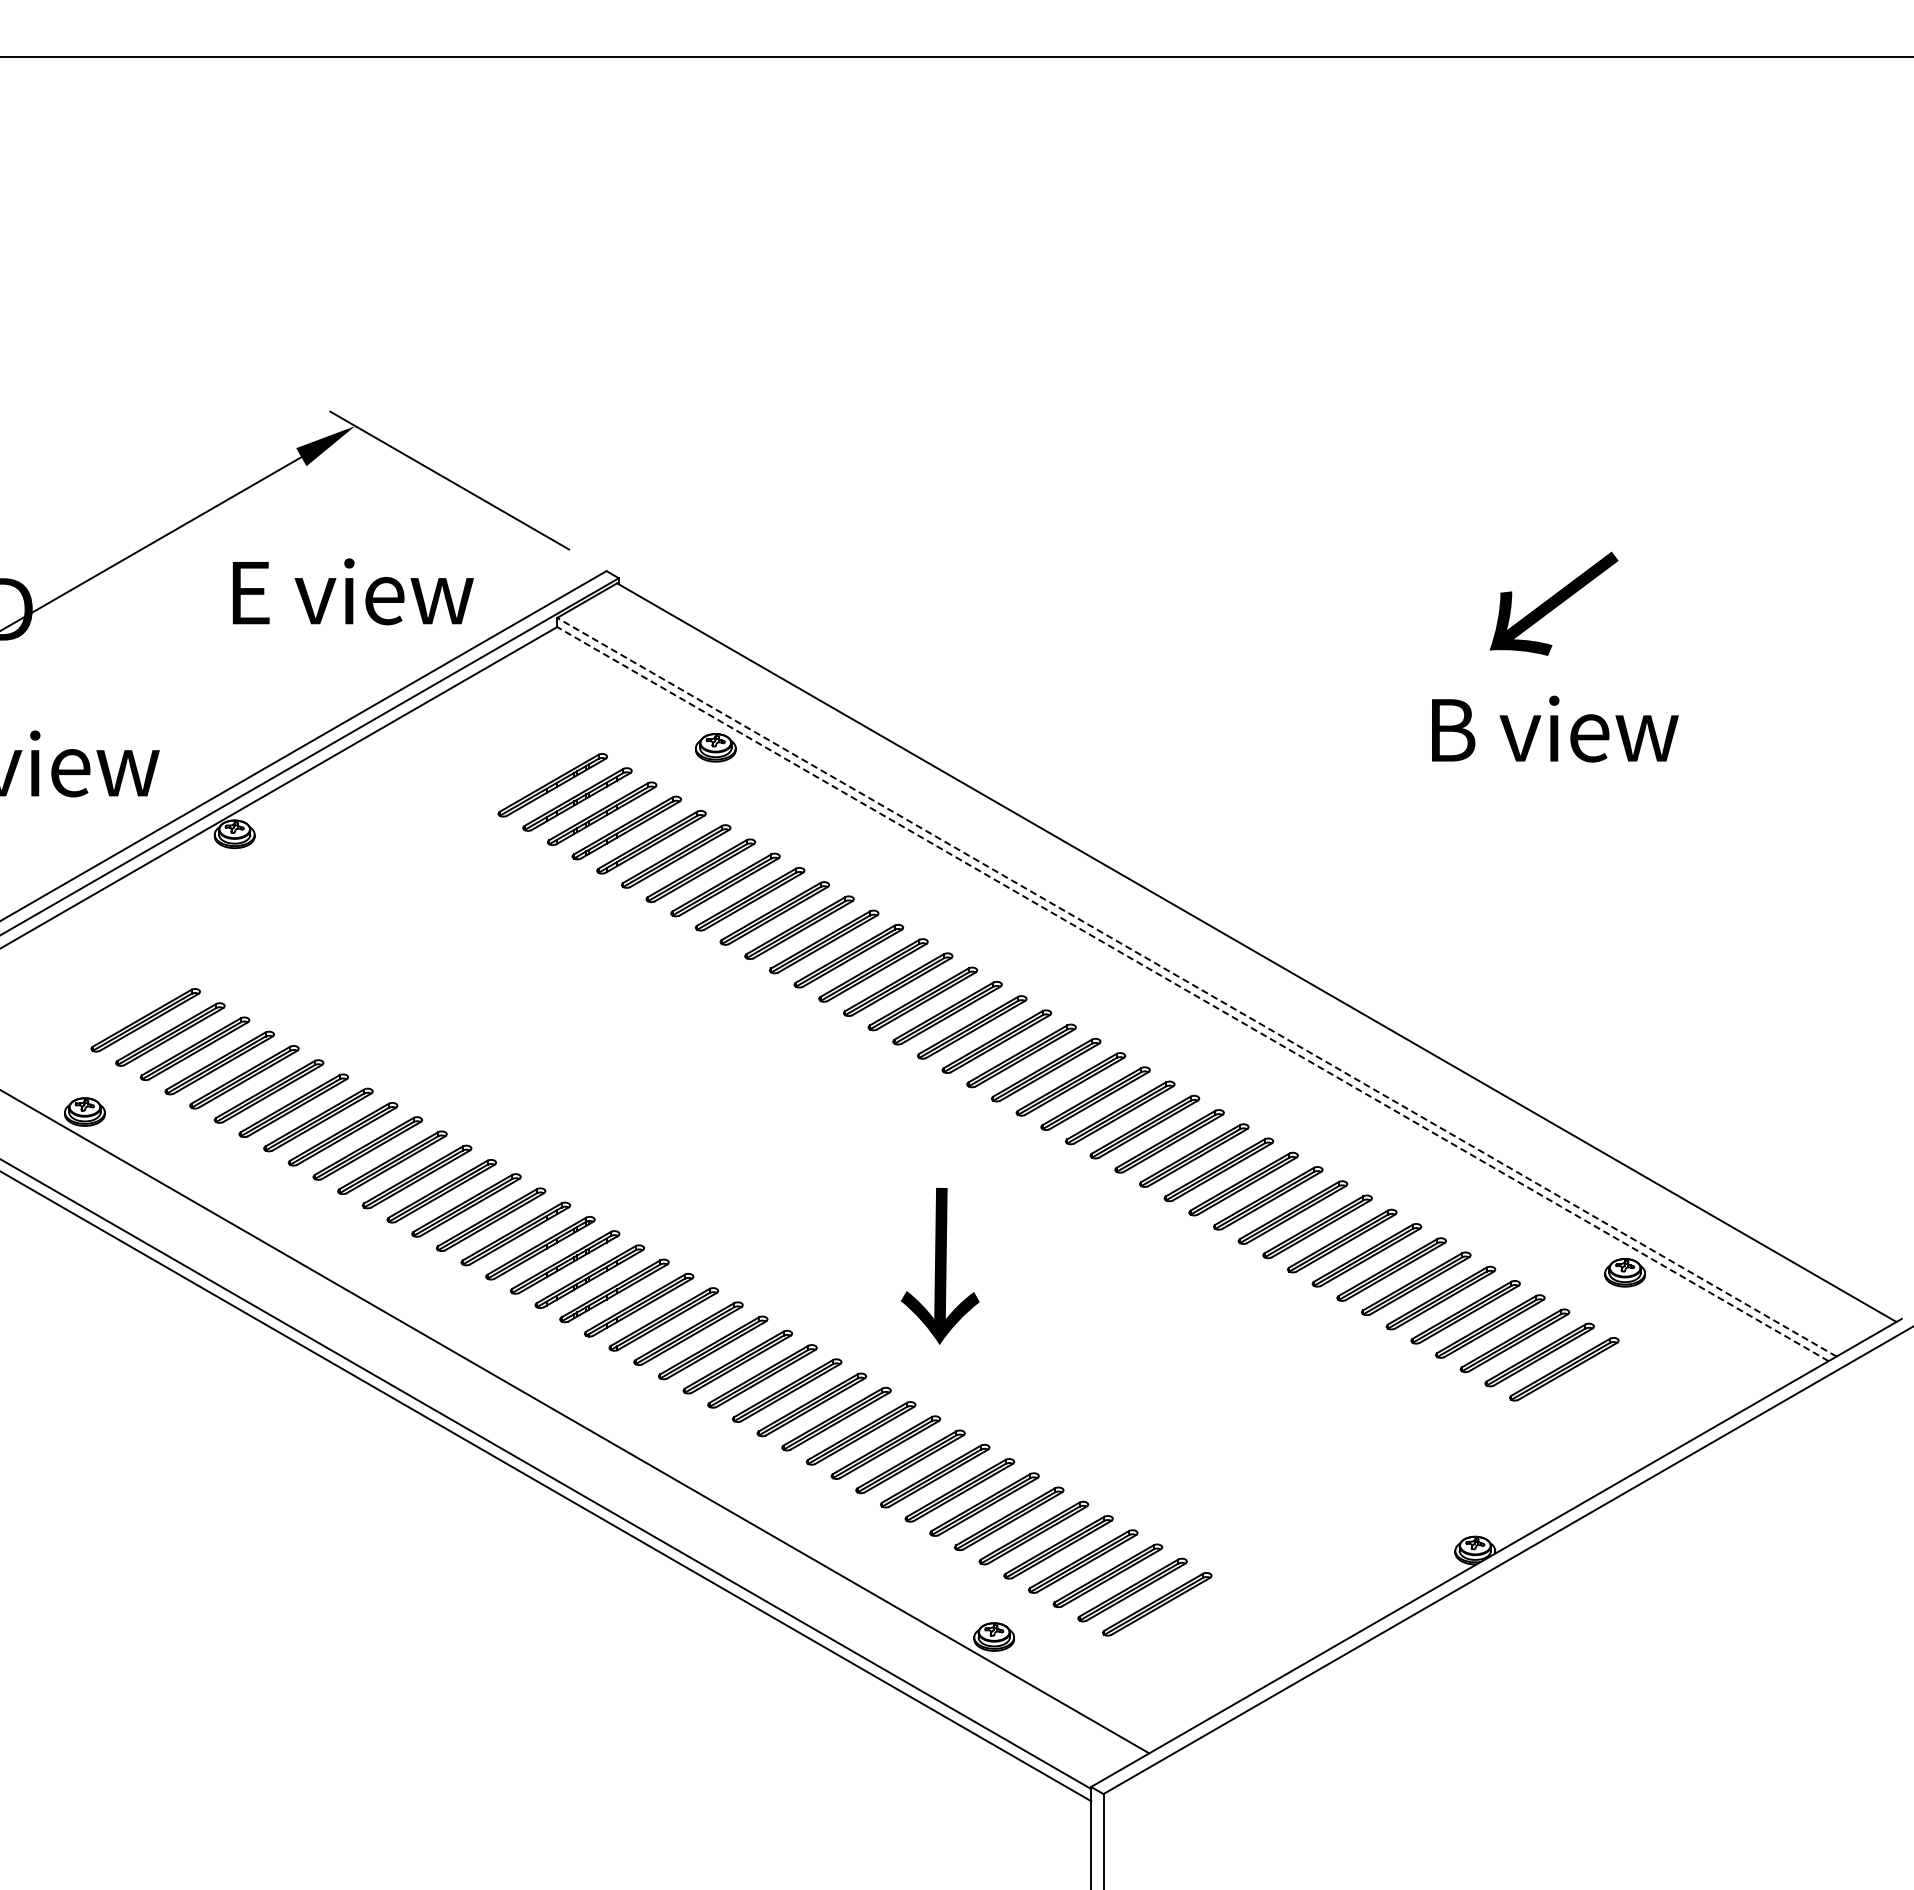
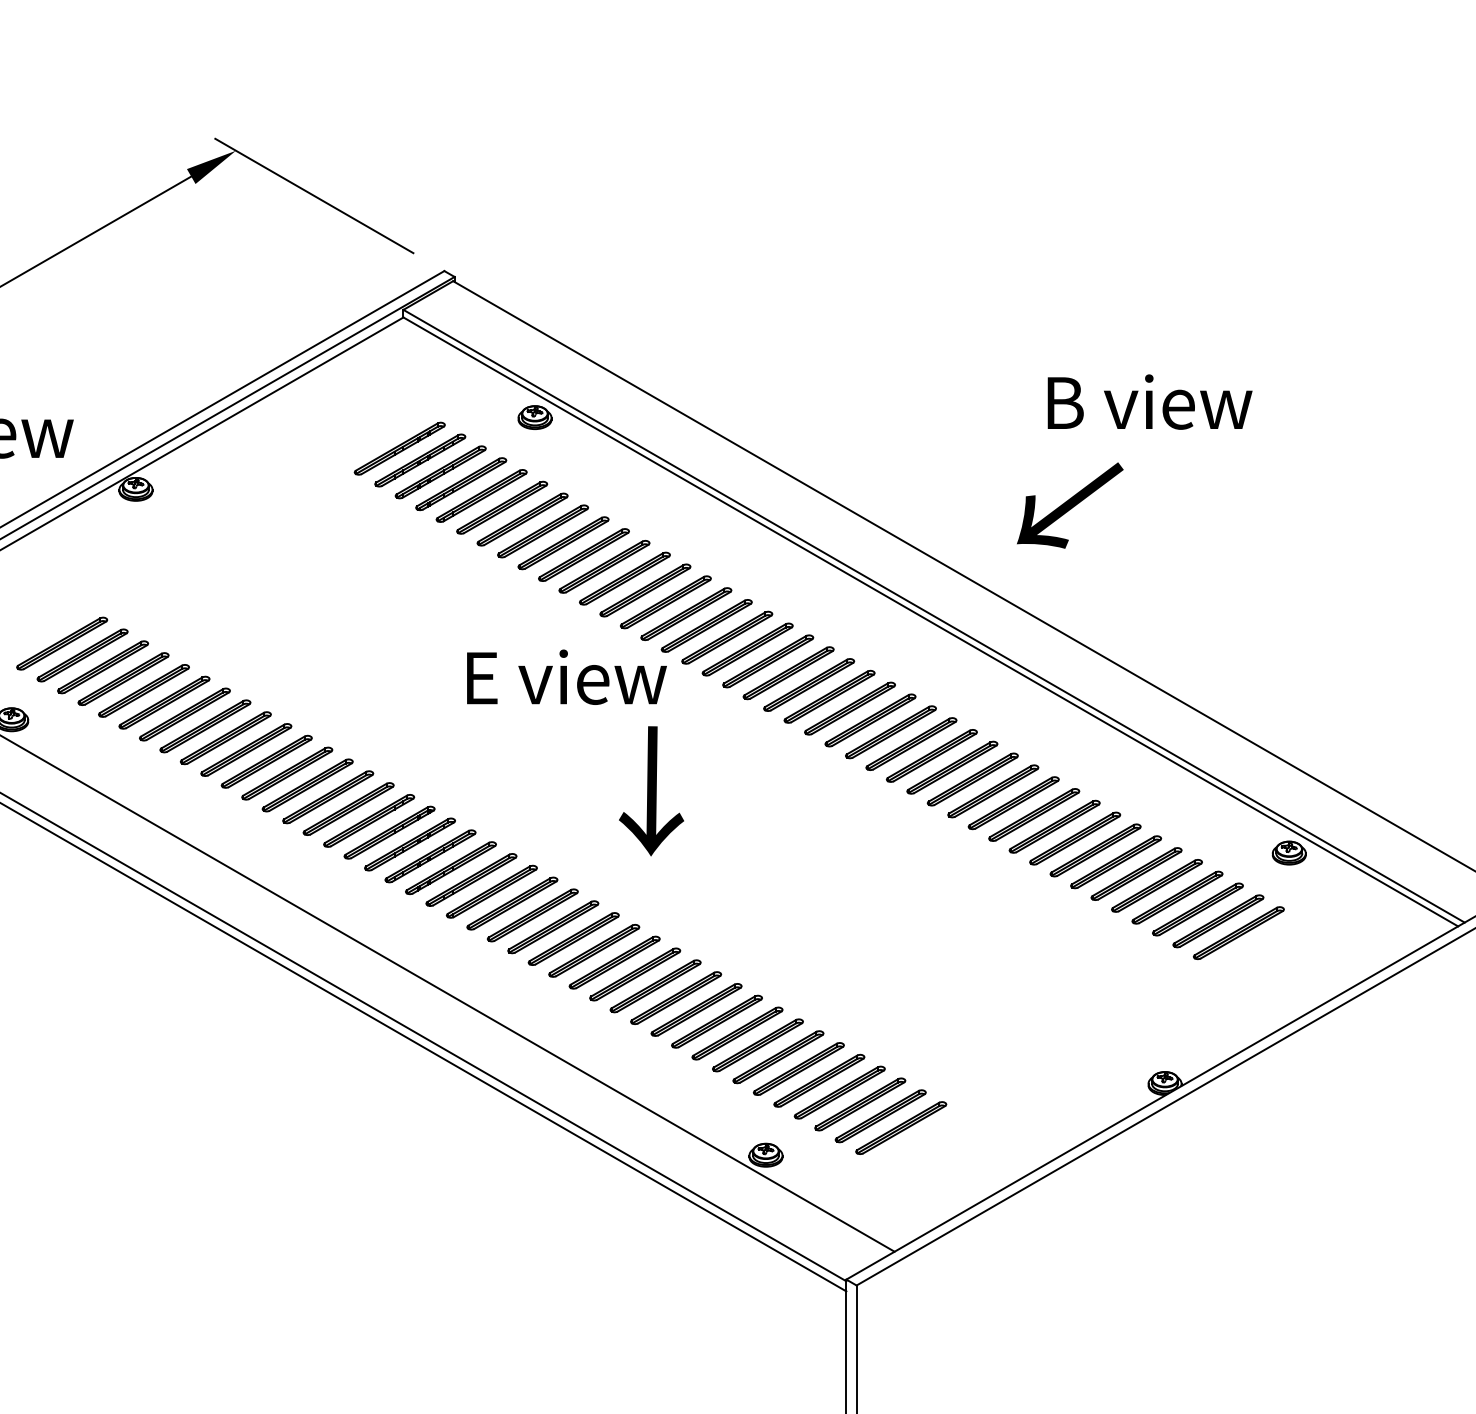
text: (352, 591) -> (566, 677), moved
text: (1553, 603) -> (1069, 505), moved
text: (1555, 728) -> (1150, 401), moved
line: (1196, 987) -> (933, 616), dashed -> solid
line: (1192, 993) -> (930, 621), dashed -> solid
text: (940, 1265) -> (651, 790), moved

